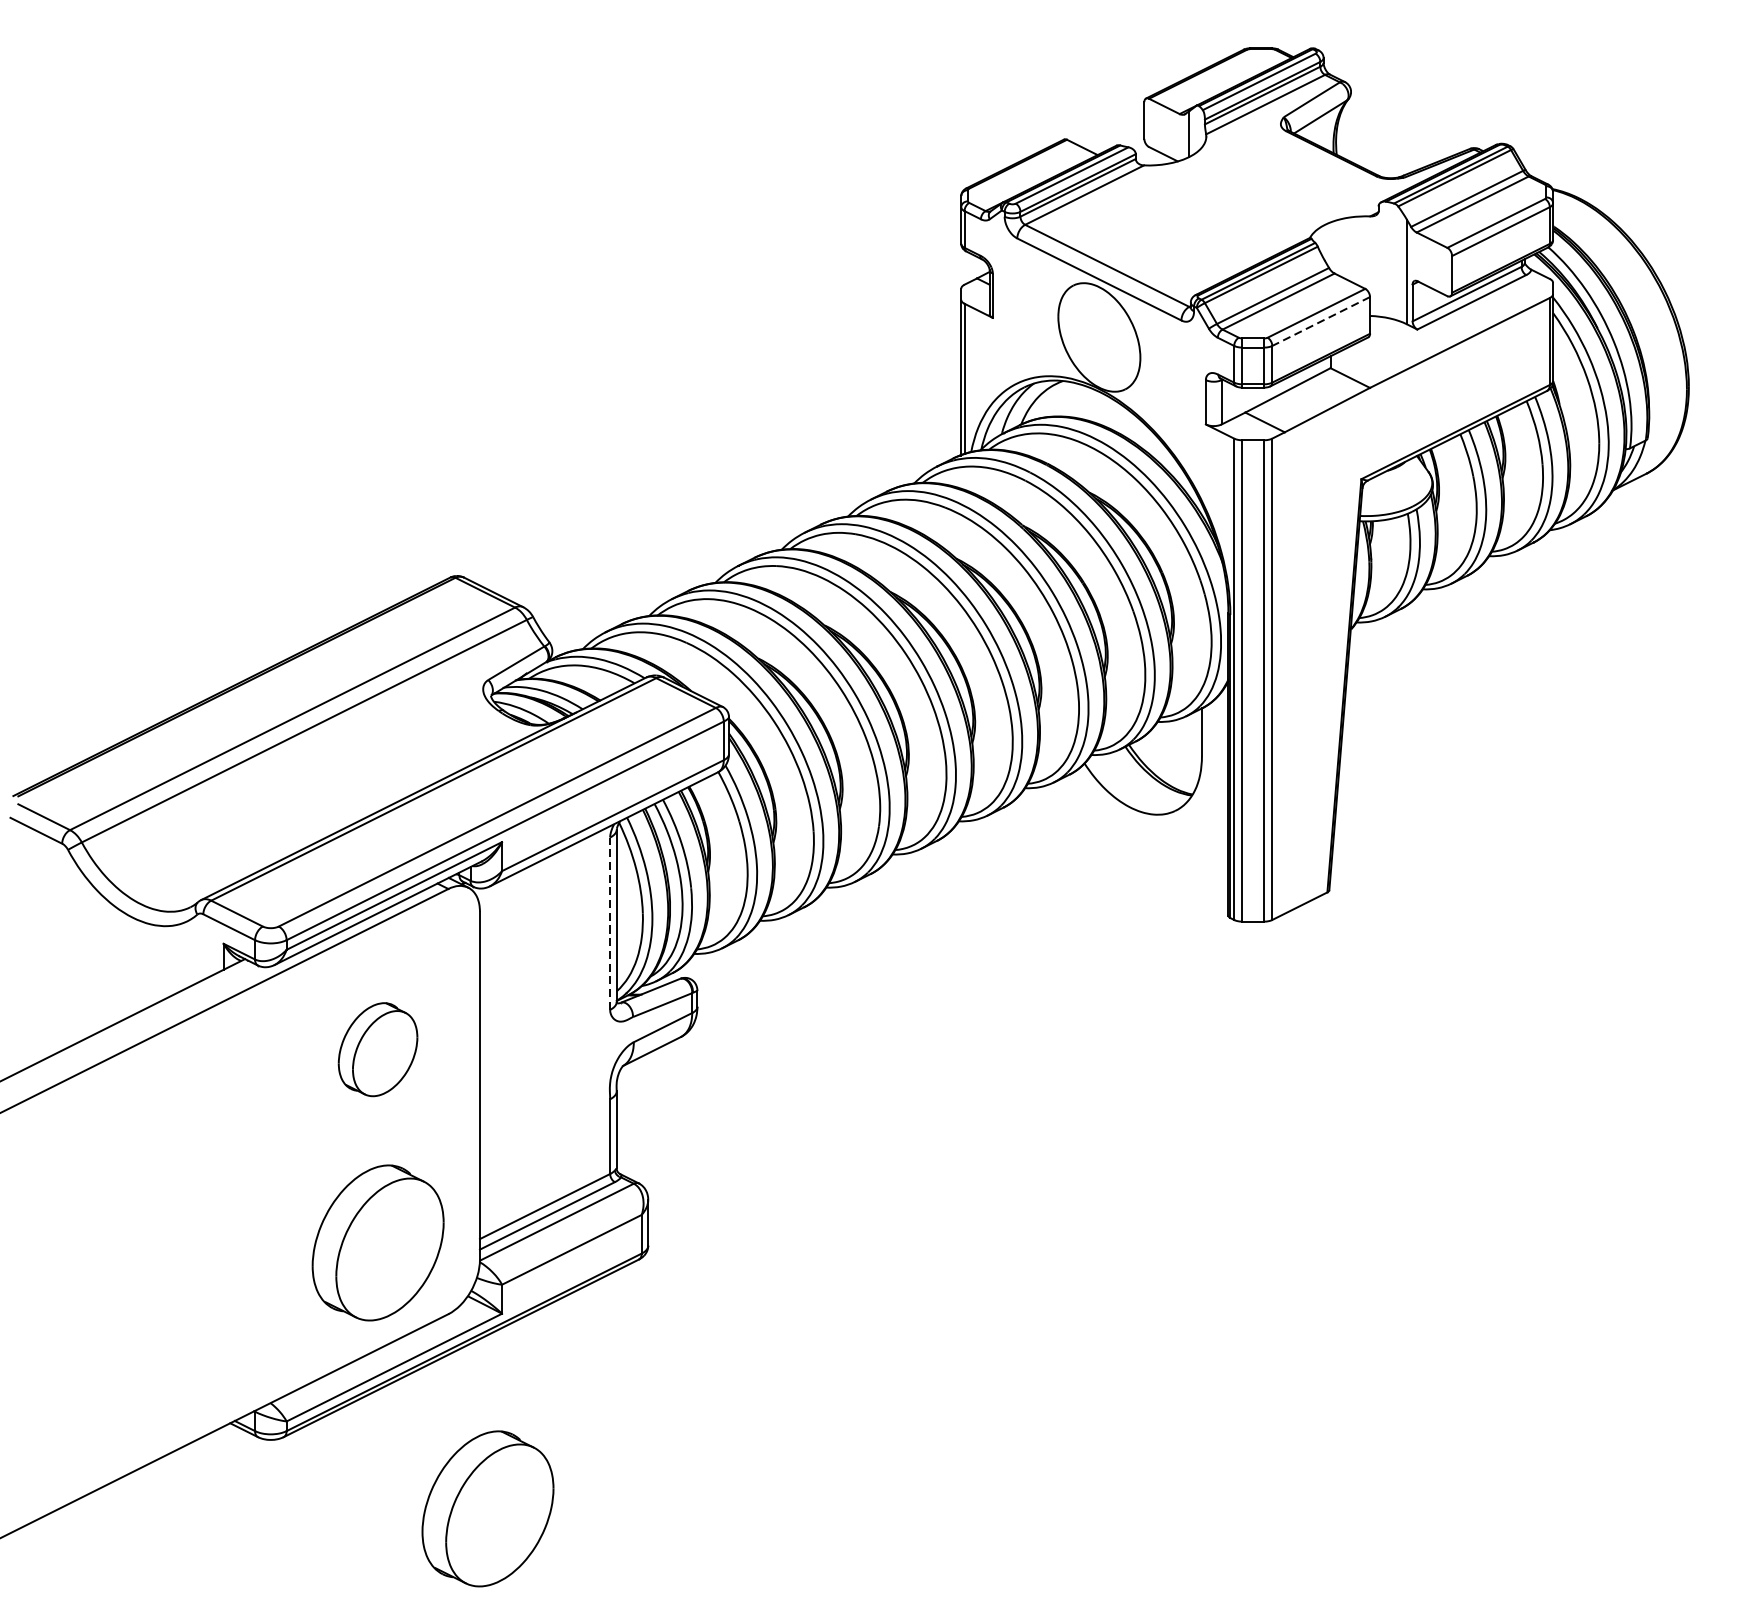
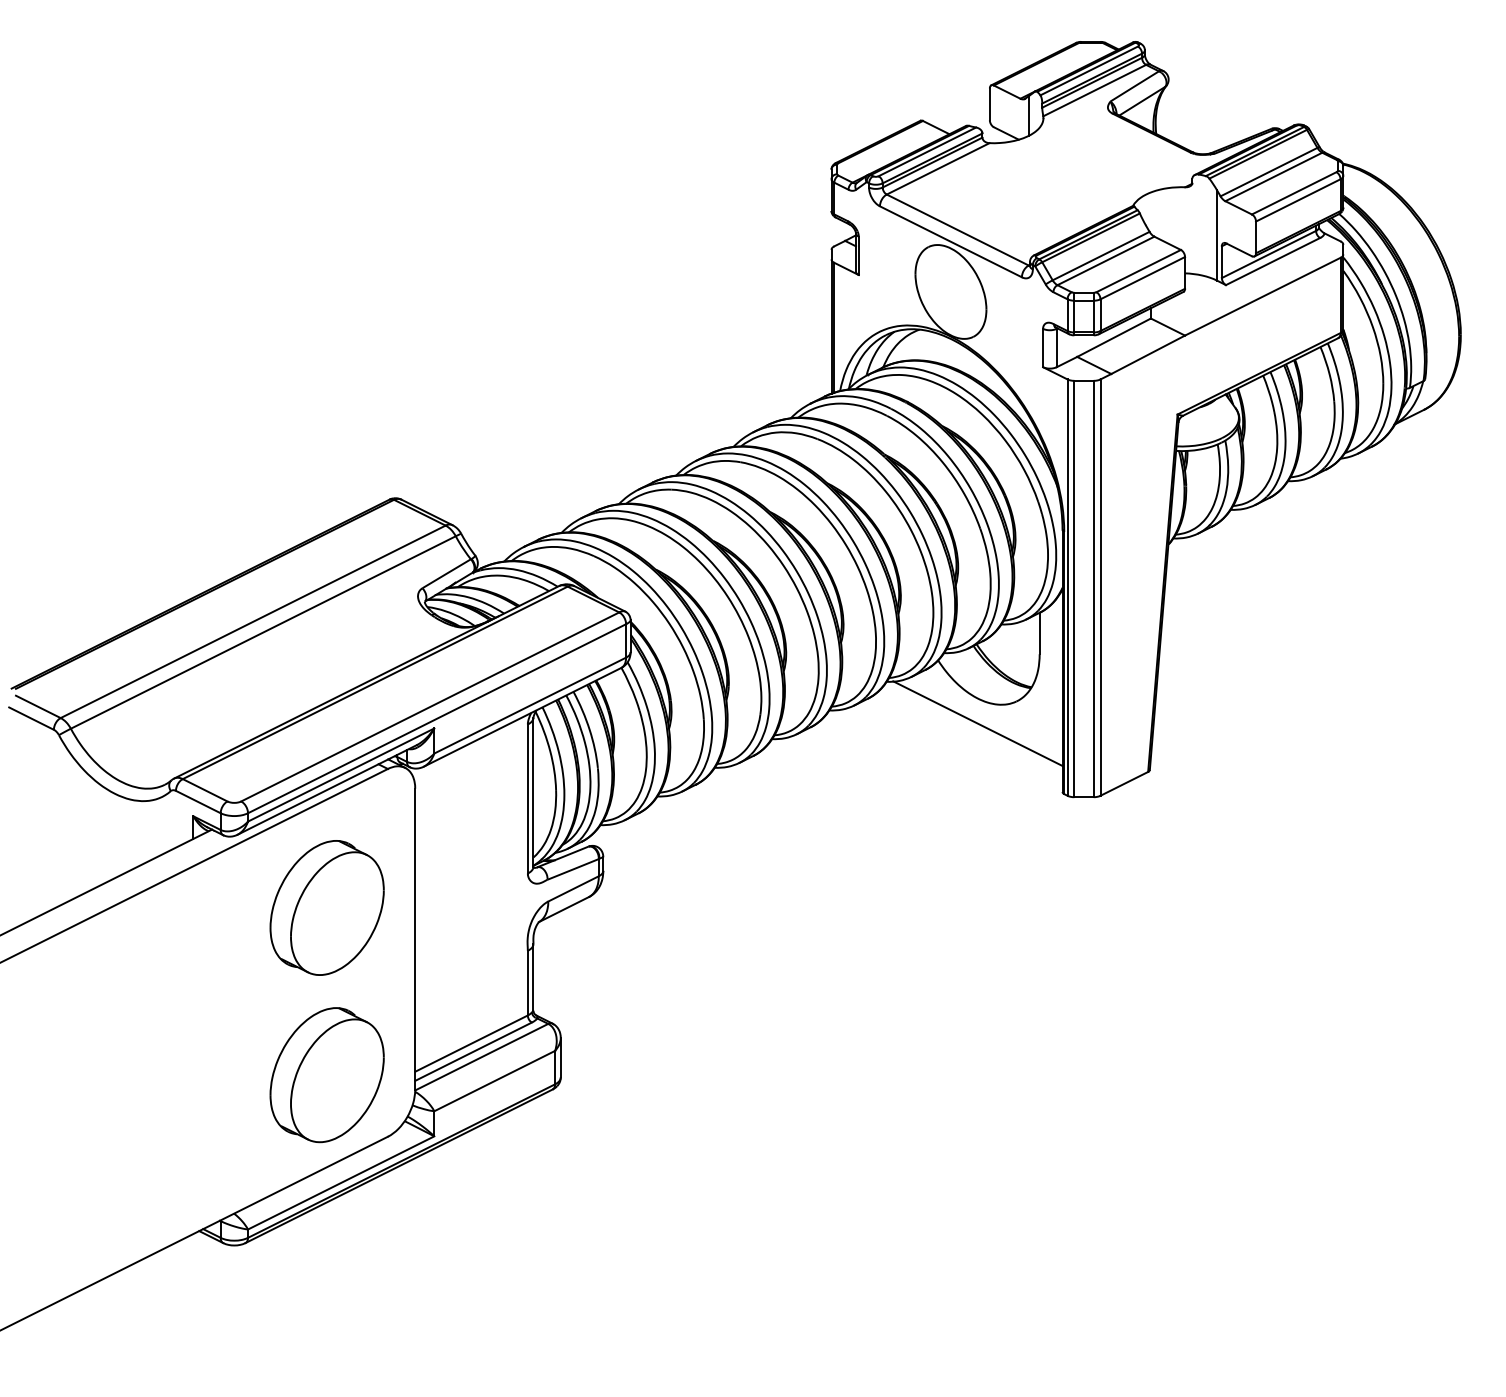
line: (1320, 321) -> (1142, 278), dashed -> solid
line: (1130, 836) -> (977, 723), added
line: (609, 924) -> (527, 799), dashed -> solid
part: (377, 1049) -> (326, 907), size x1.67
part: (487, 1509) -> (421, 1305), removed

